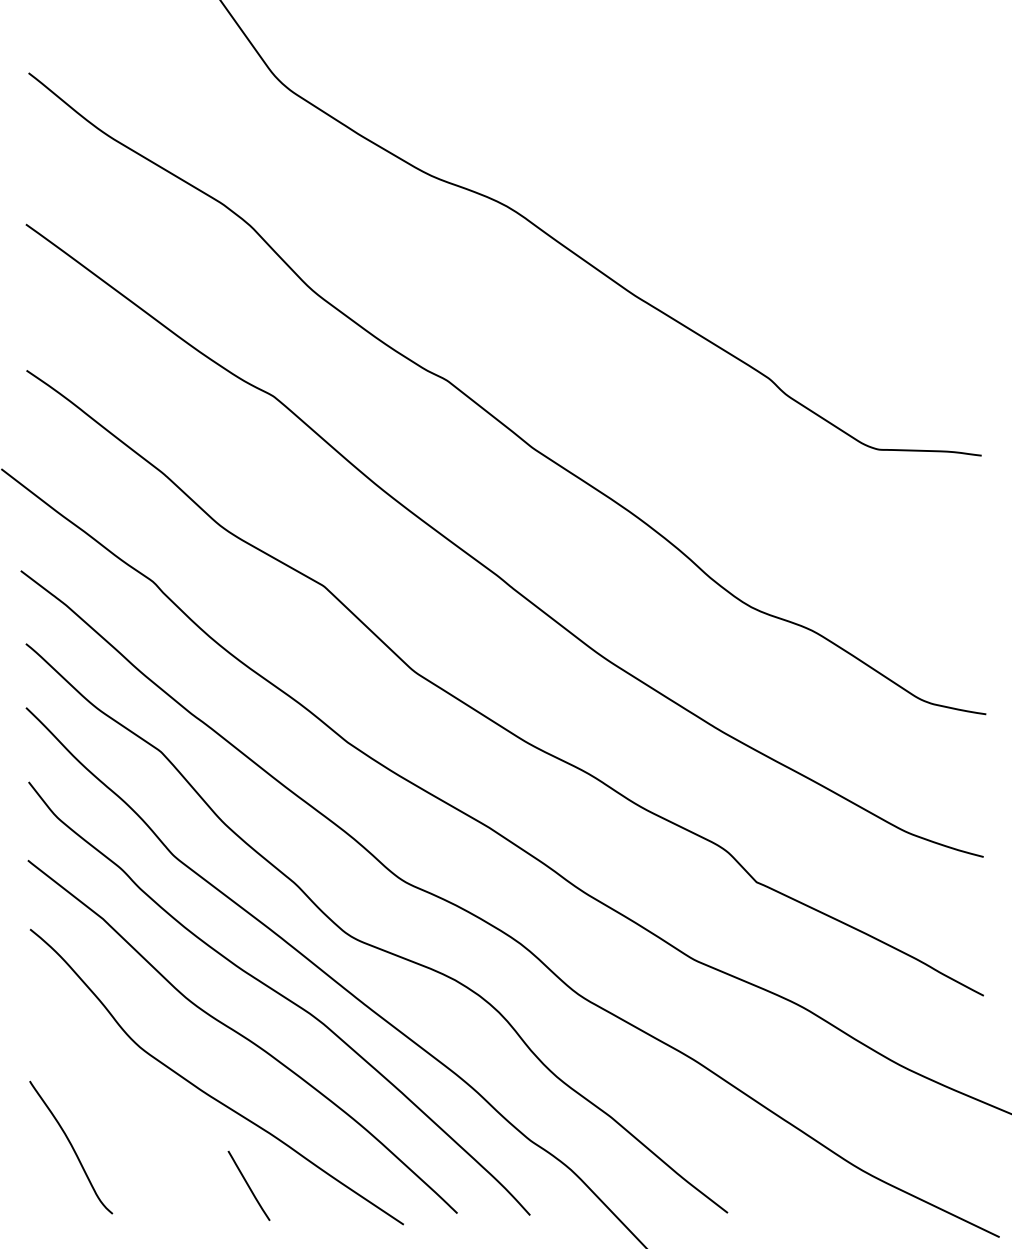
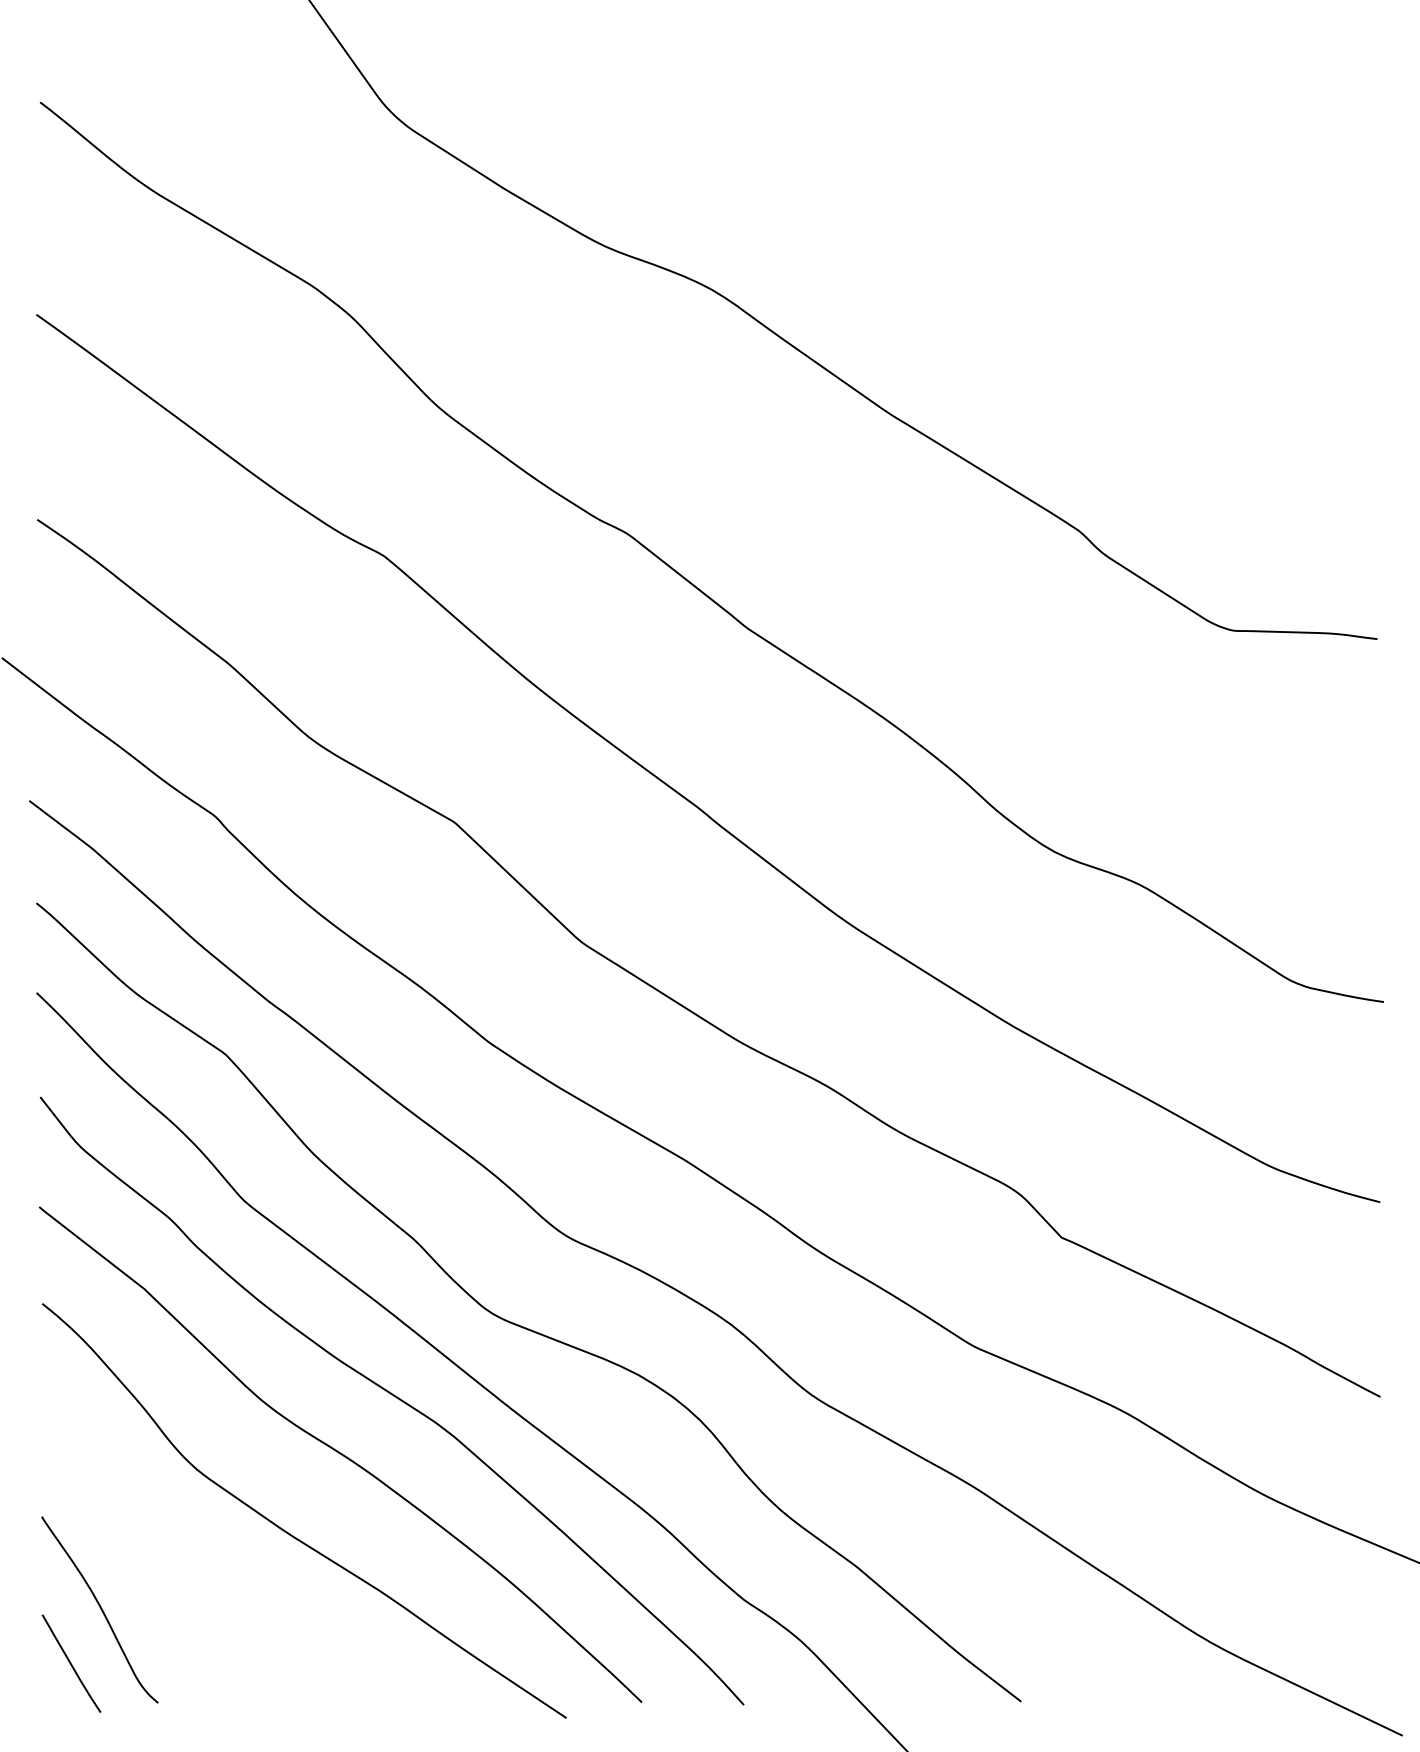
curve: (249, 1185) -> (71, 1663), moved

